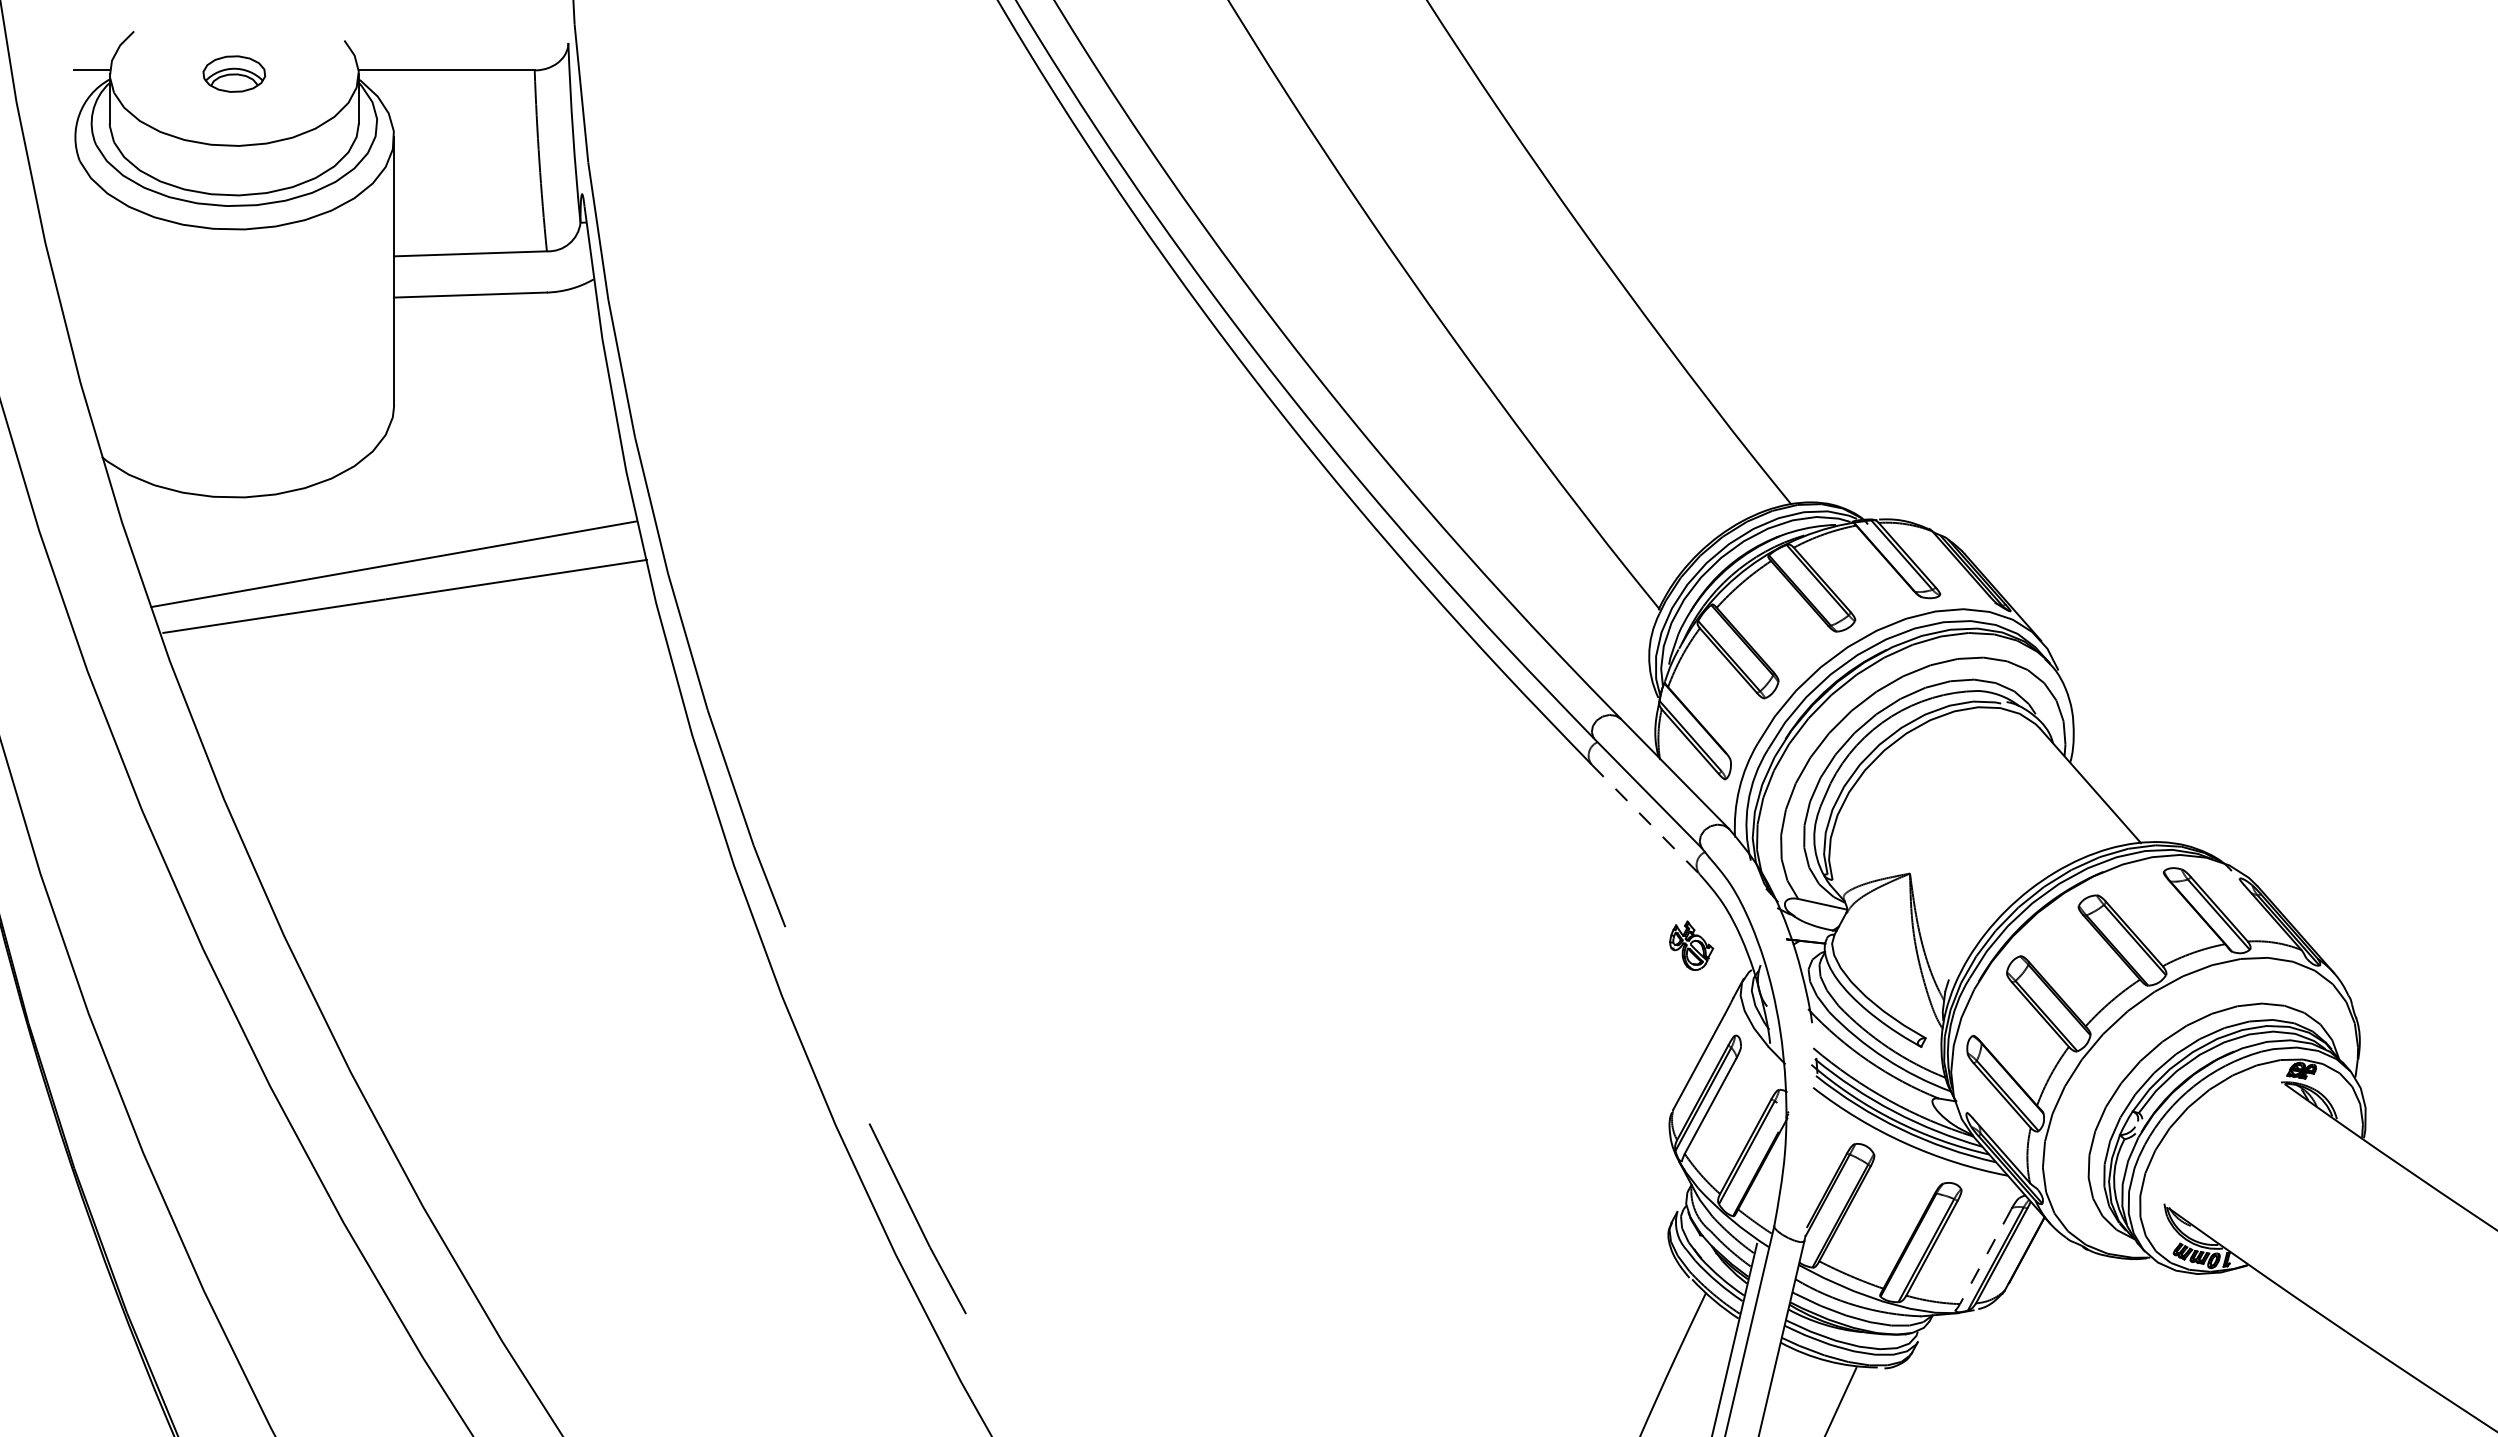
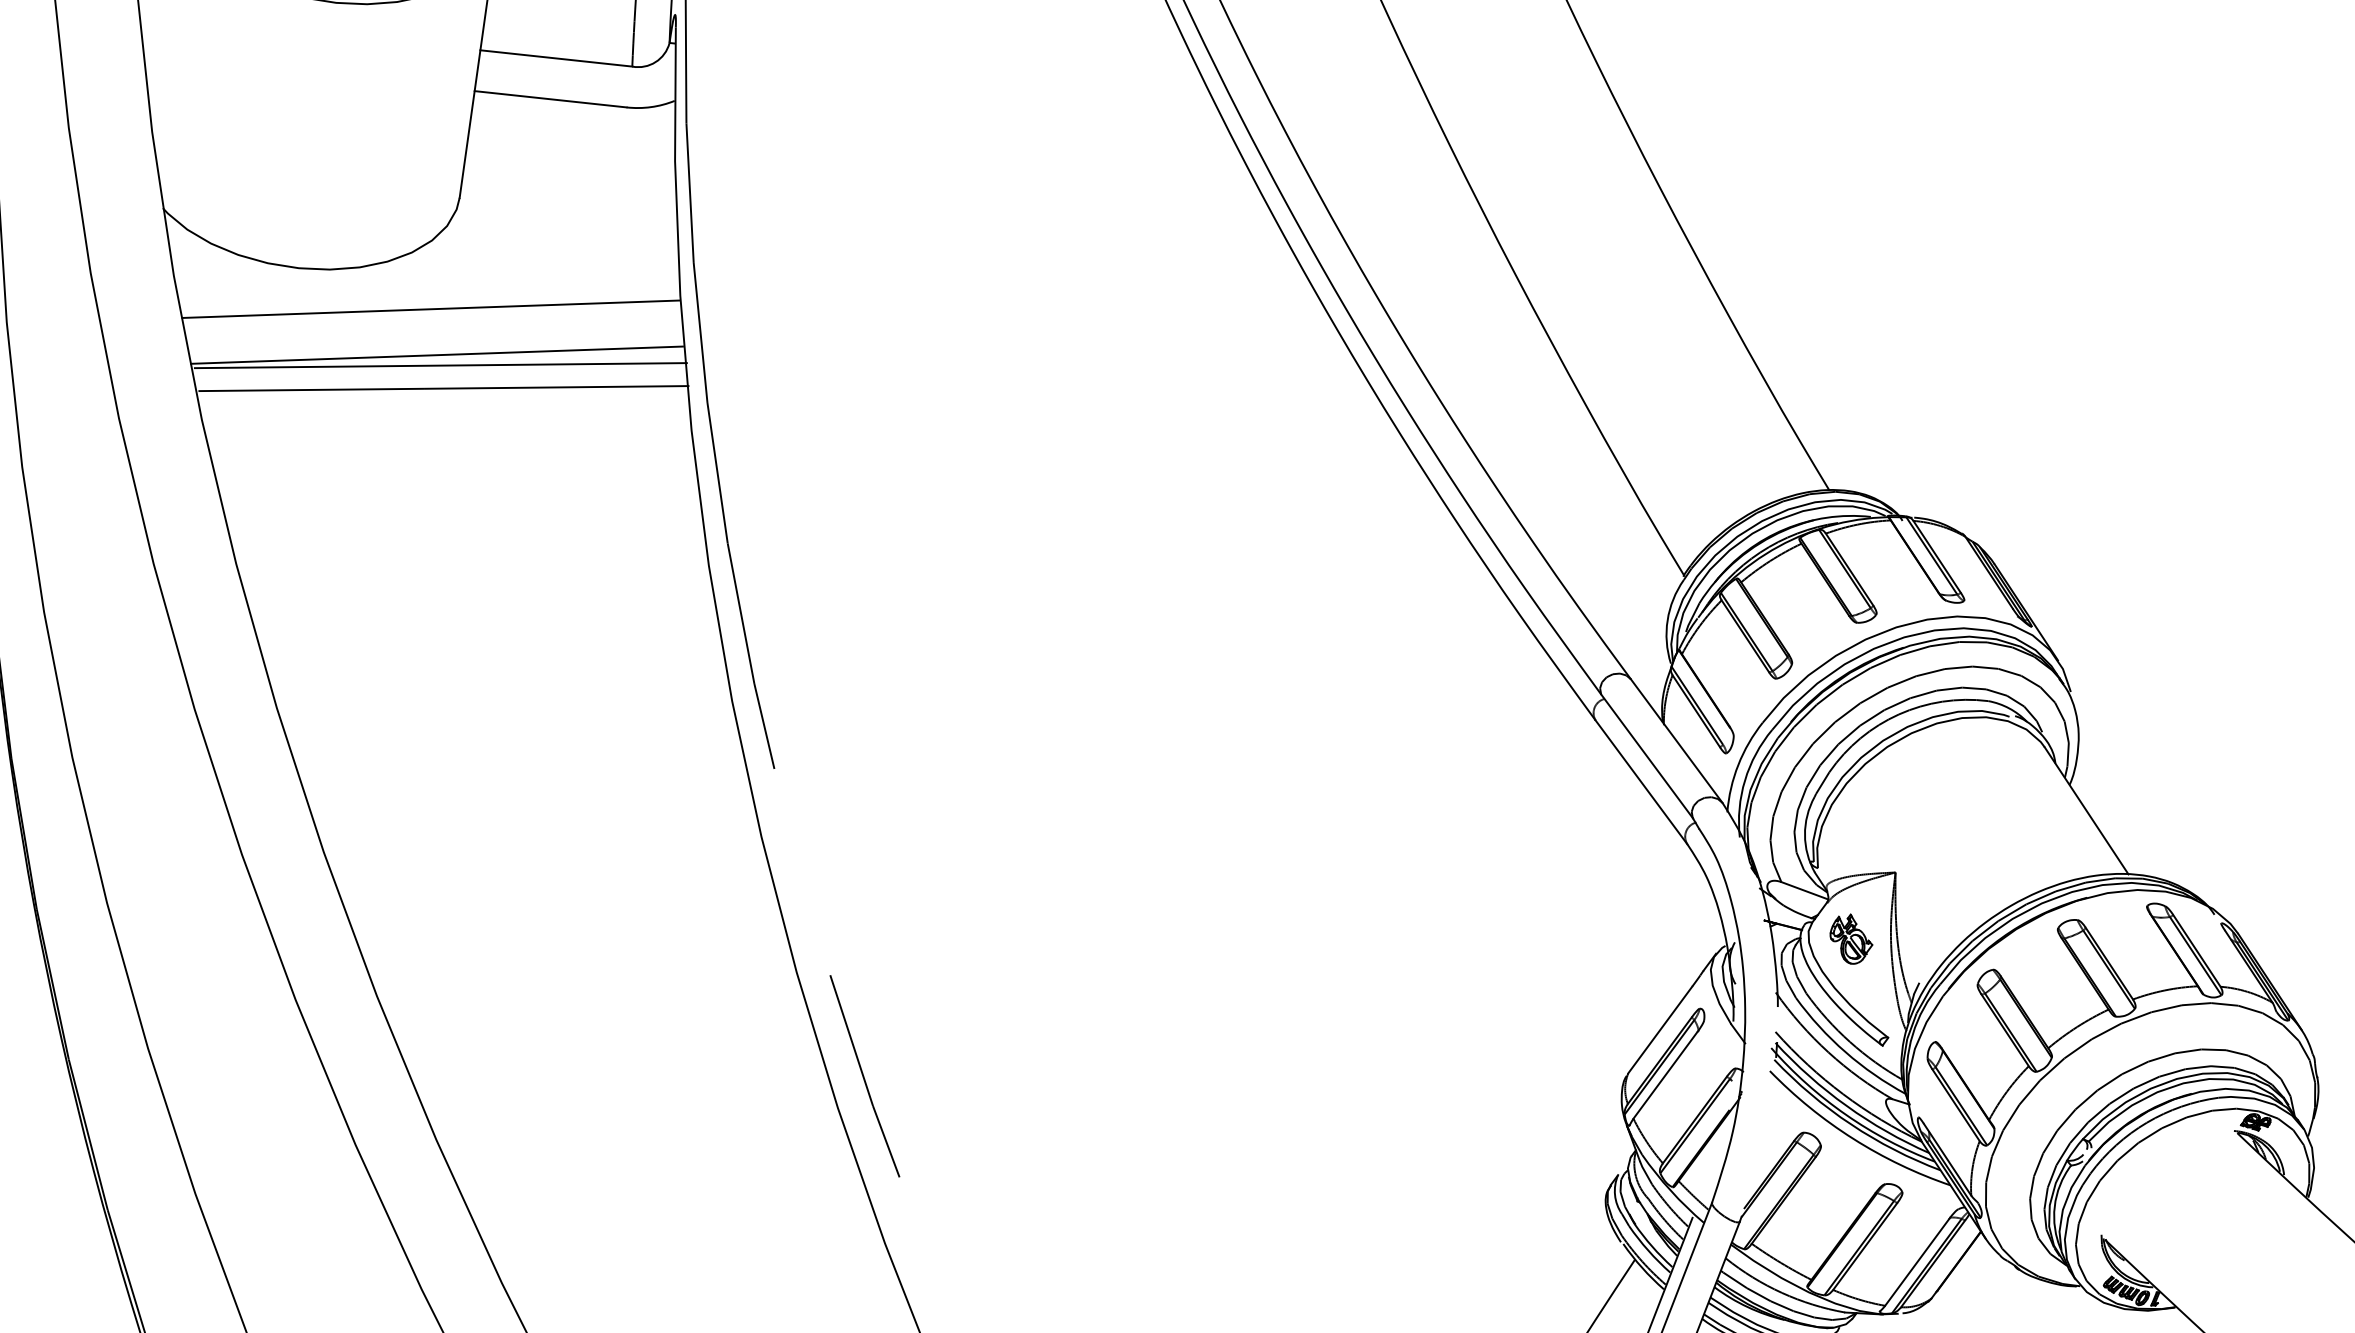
line: (381, 519) -> (431, 309), added
line: (398, 573) -> (440, 364), added
line: (1645, 819) -> (1641, 782), dashed -> solid
part: (1691, 945) -> (1851, 938), moved
line: (1985, 1256) -> (1917, 1262), dashed -> solid

